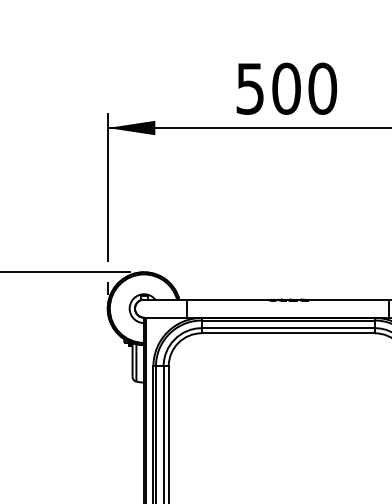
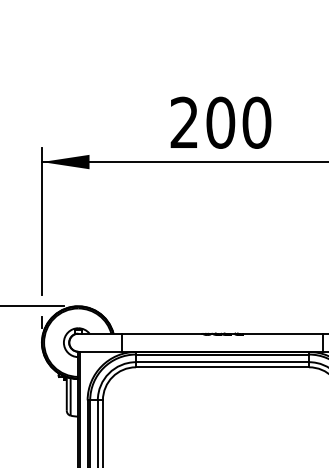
text: (249, 88) -> (183, 122), 500 -> 200

